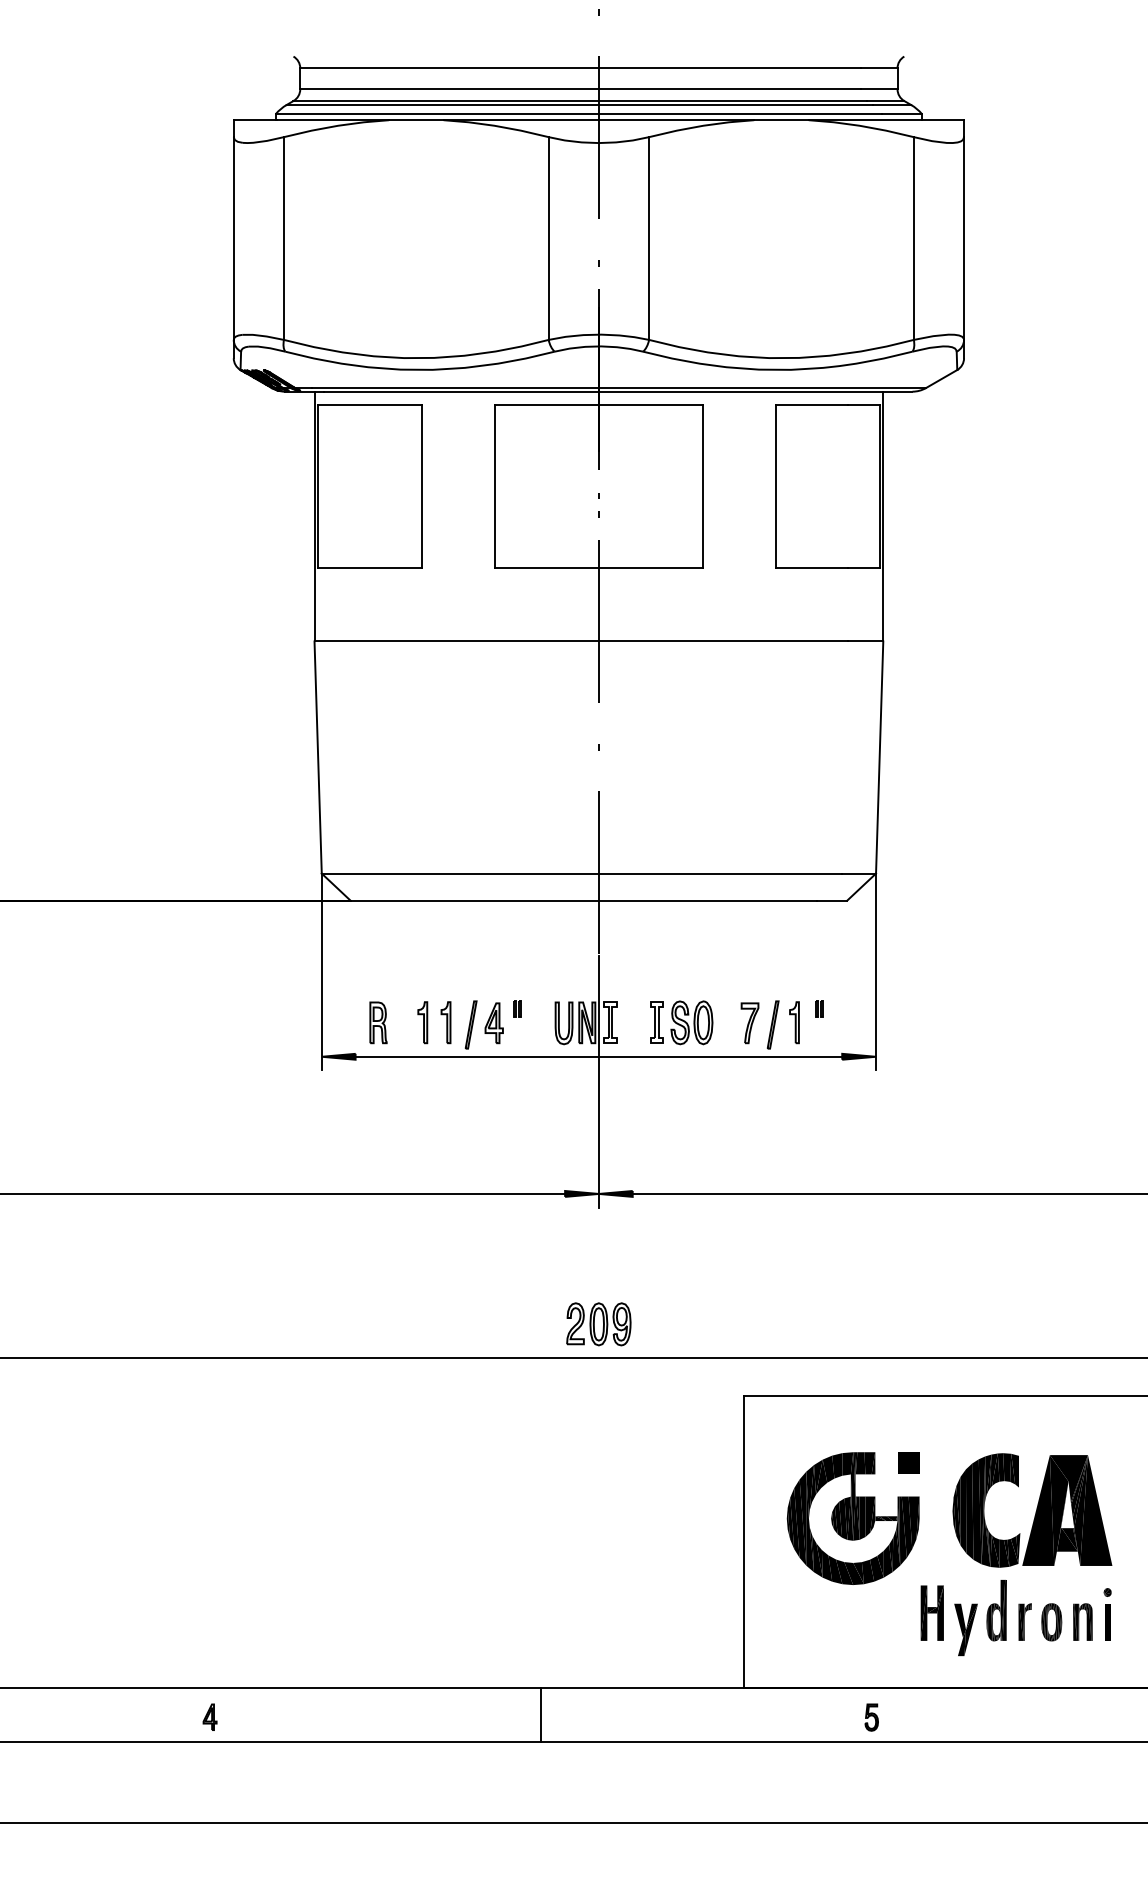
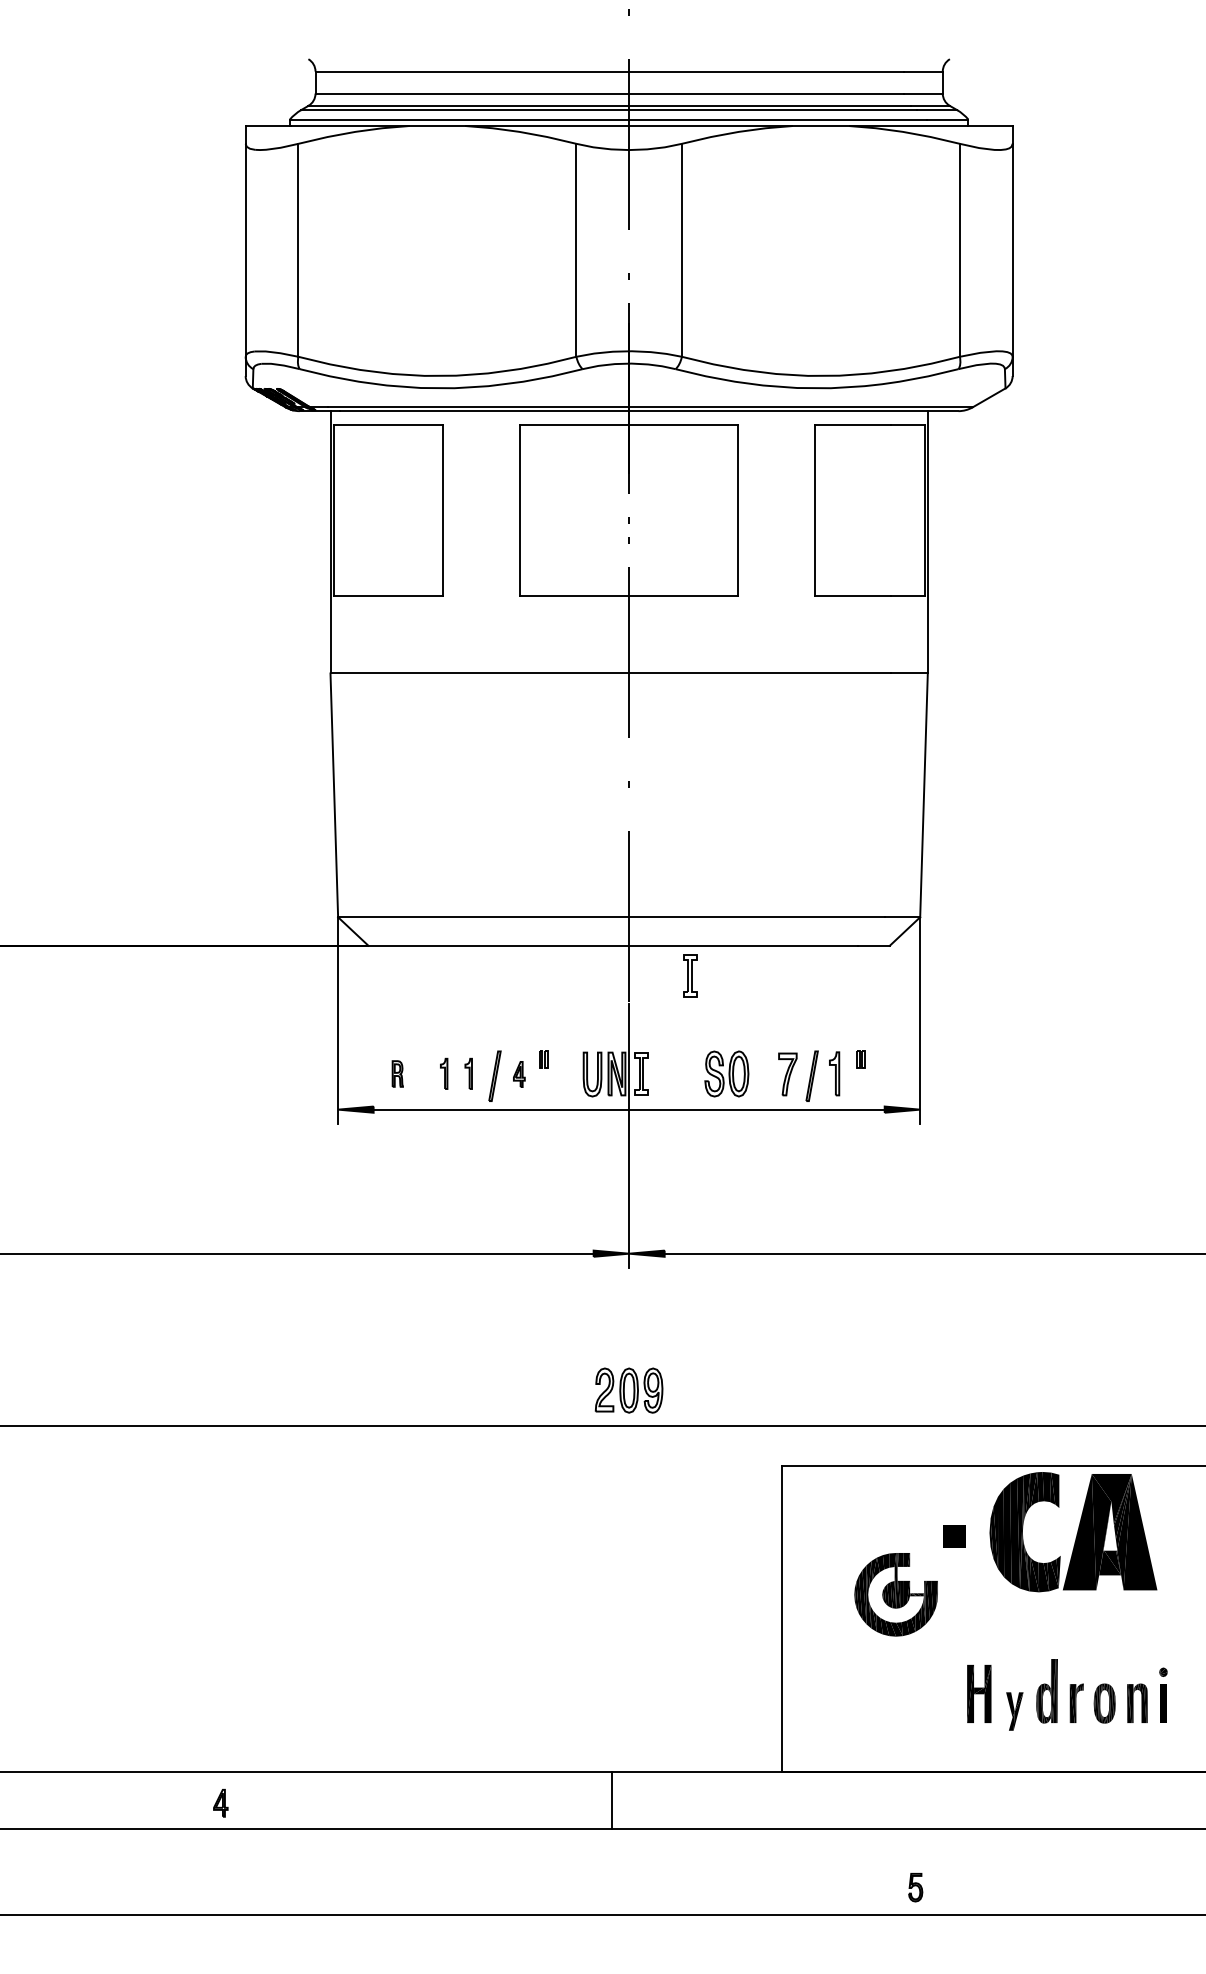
part: (378, 1022) -> (397, 1073), size x0.6
part: (422, 1022) -> (443, 1073), size x0.7
part: (445, 1022) -> (468, 1073), size x0.7
part: (657, 1022) -> (690, 975), moved
part: (494, 1023) -> (519, 1074), size x0.6
part: (1032, 1510) -> (1073, 1532), moved
part: (852, 1518) -> (895, 1594), size x0.6
part: (965, 1629) -> (1014, 1711), size x0.7
line: (540, 1714) -> (611, 1800), moved
part: (871, 1717) -> (915, 1887), moved

